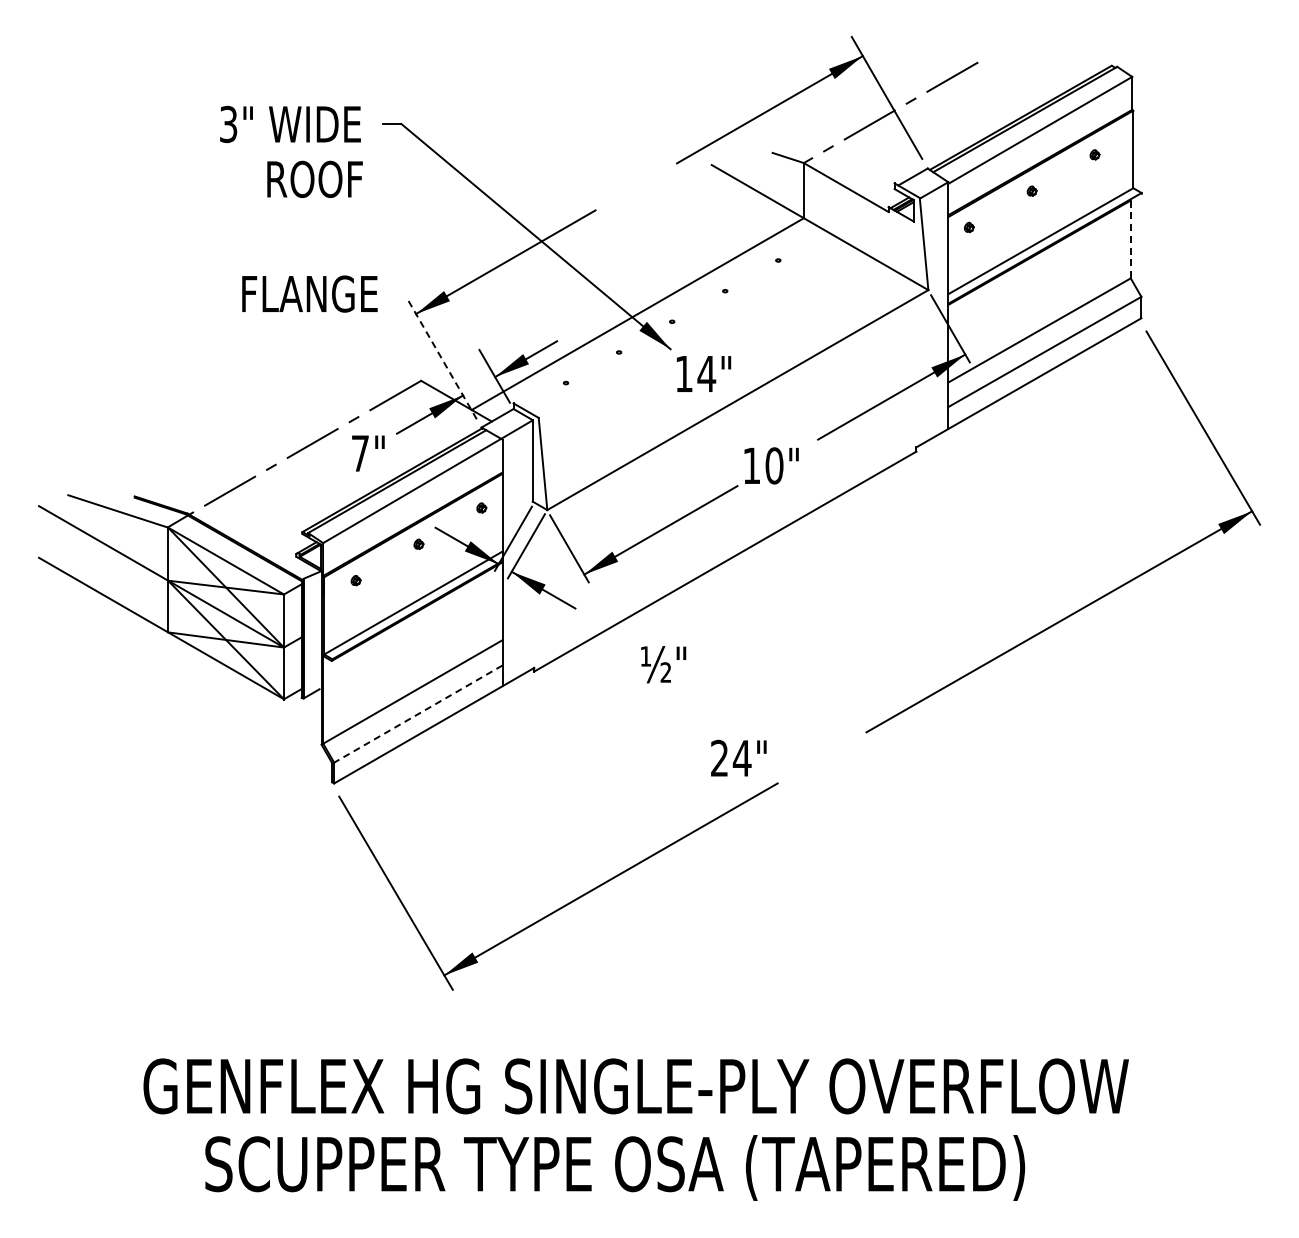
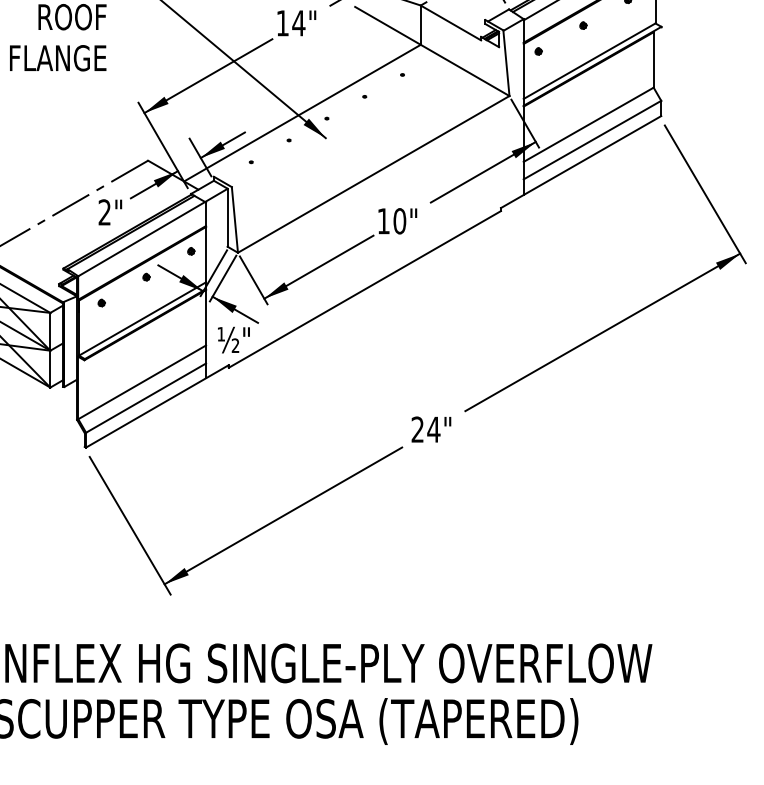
line: (1130, 239) -> (653, 59), dashed -> solid
text: (309, 293) -> (57, 57), moved
line: (442, 358) -> (163, 144), dashed -> solid
text: (703, 373) -> (296, 22), moved
text: (359, 453) -> (104, 212), 7" -> 2"
text: (663, 664) -> (233, 339), moved
line: (417, 714) -> (145, 398), dashed -> solid
text: (738, 757) -> (431, 429), moved

